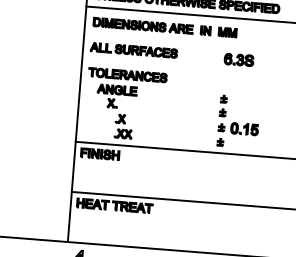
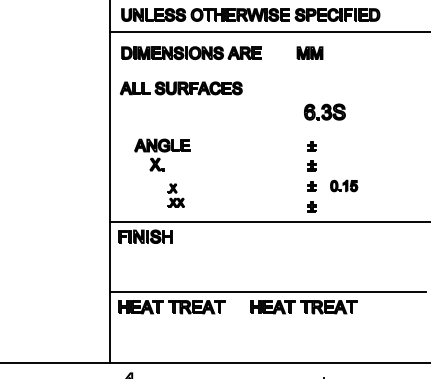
part: (205, 30) -> (279, 52), removed
part: (238, 59) -> (324, 111), moved
part: (127, 75) -> (175, 123), removed
part: (123, 126) -> (175, 195), size x0.7
part: (244, 128) -> (343, 185), size x0.7
part: (208, 213) -> (303, 307), added

